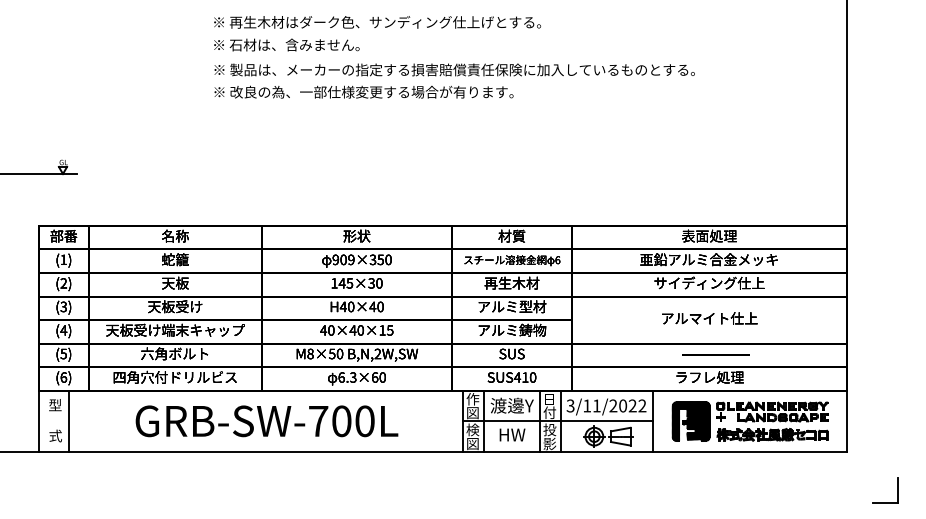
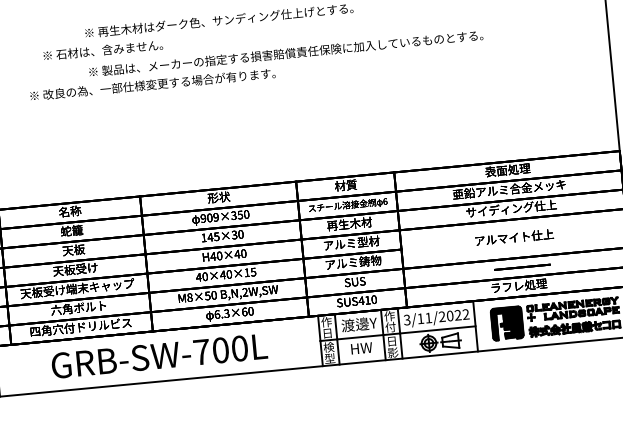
text: (286, 44) -> (102, 49), moved
text: (363, 91) -> (152, 84), moved
text: (549, 399) -> (389, 316), 日 -> 作
text: (472, 413) -> (327, 333), 図 -> 日
text: (549, 429) -> (391, 341), 投 -> 日
text: (472, 443) -> (329, 358), 図 -> 型

